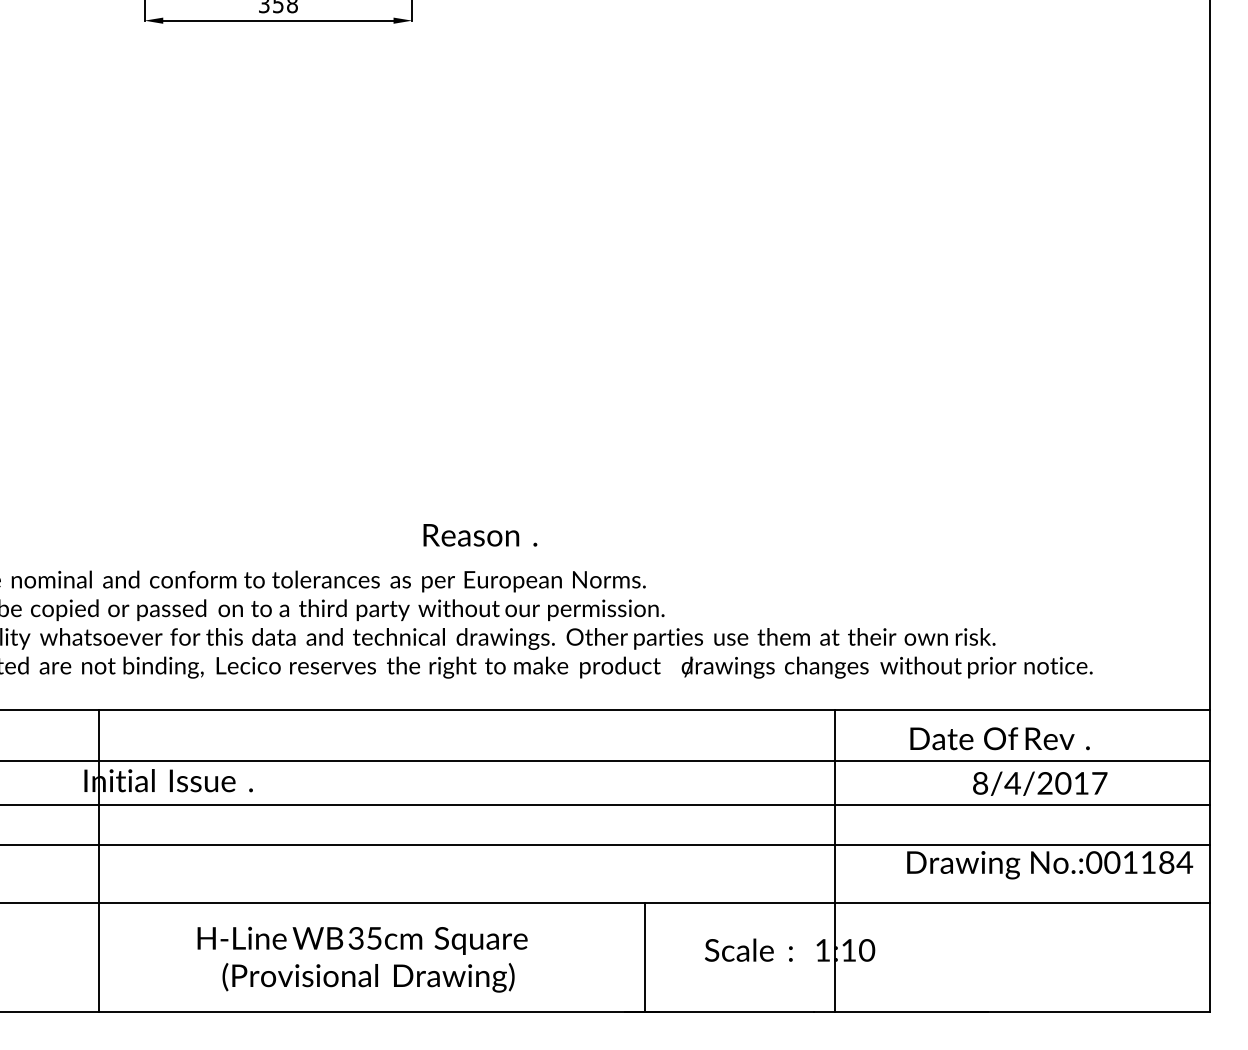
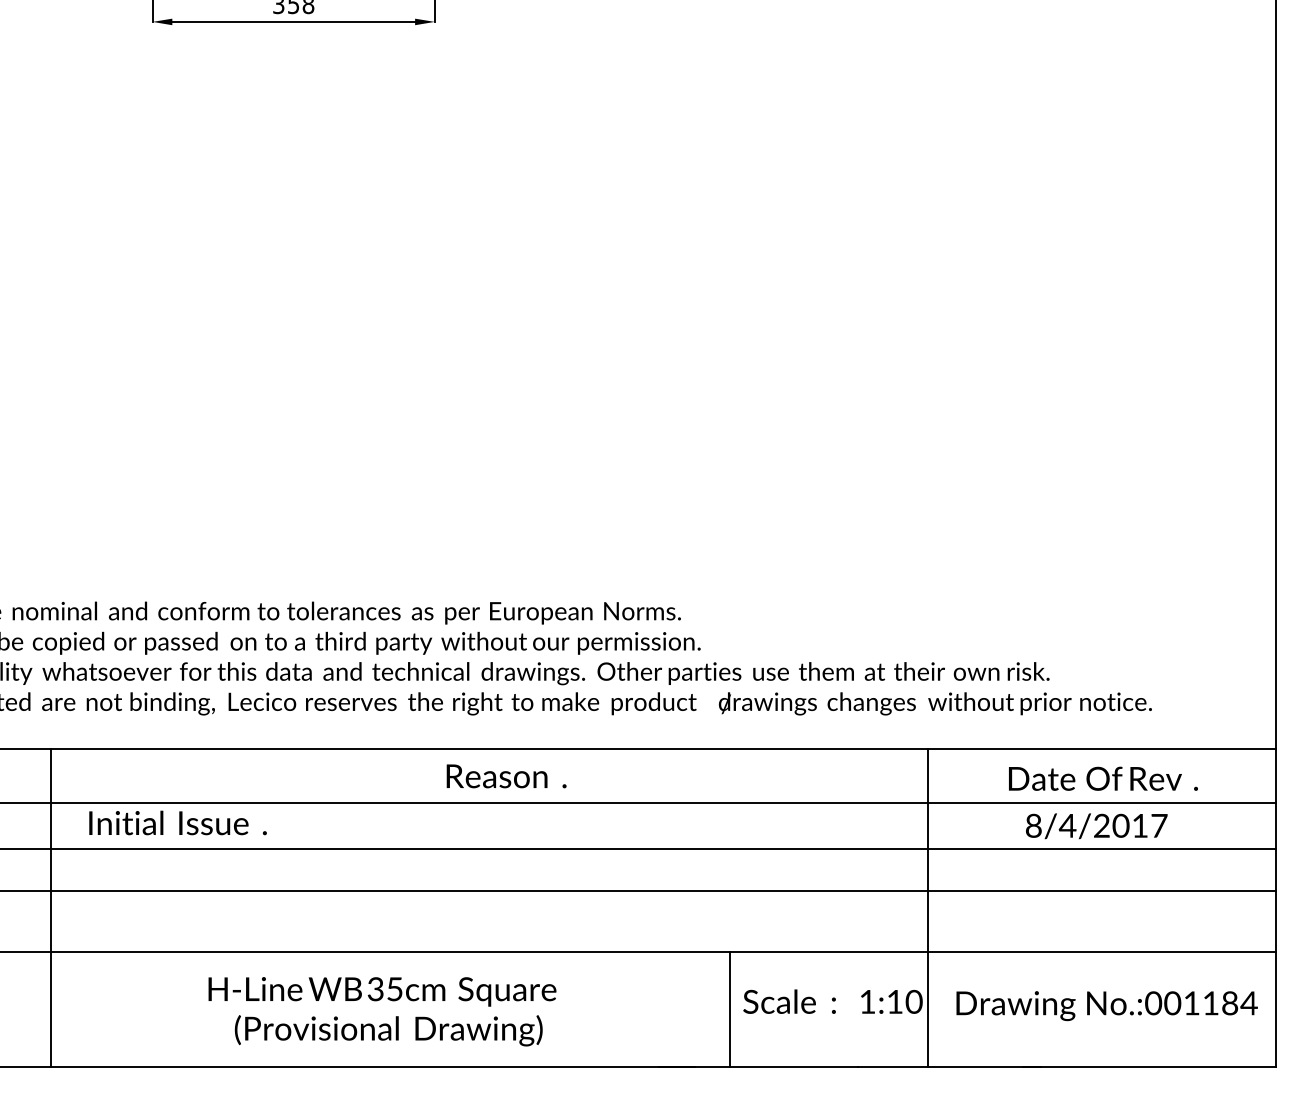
text: (480, 535) -> (506, 776), moved
text: (1000, 738) -> (1103, 778), moved
line: (98, 860) -> (50, 907), moved
line: (835, 860) -> (928, 907), moved
text: (1049, 865) -> (1106, 1006), moved
line: (645, 957) -> (730, 1009), moved

